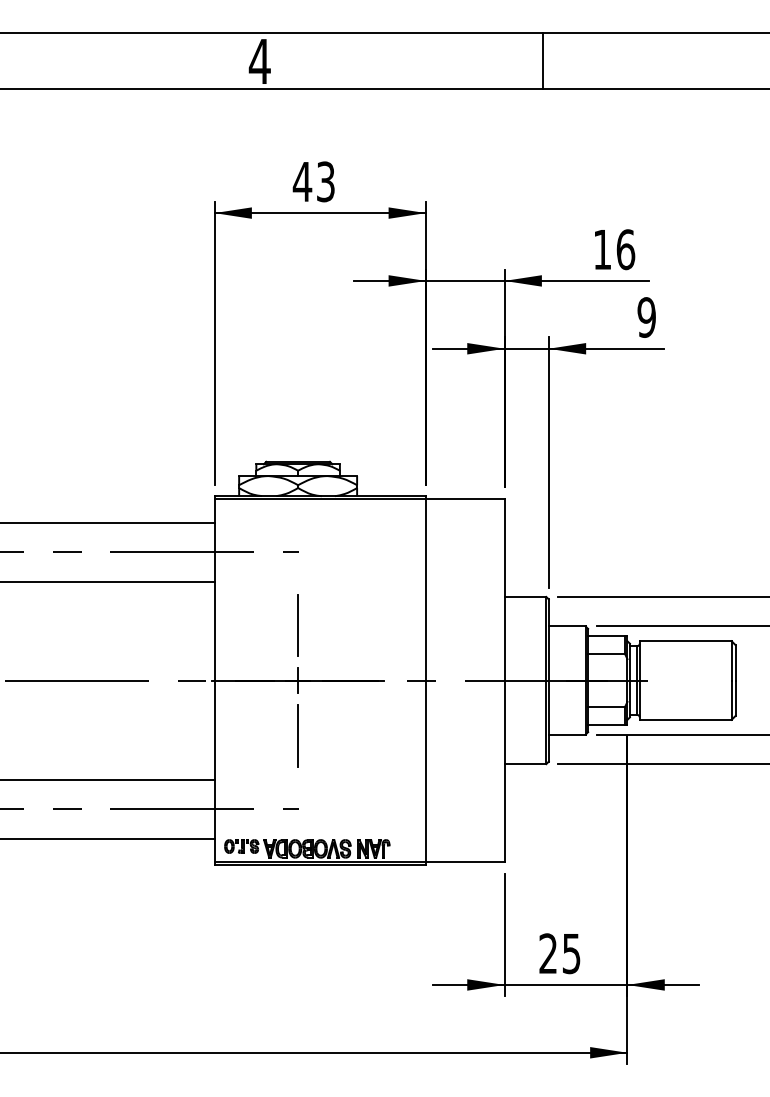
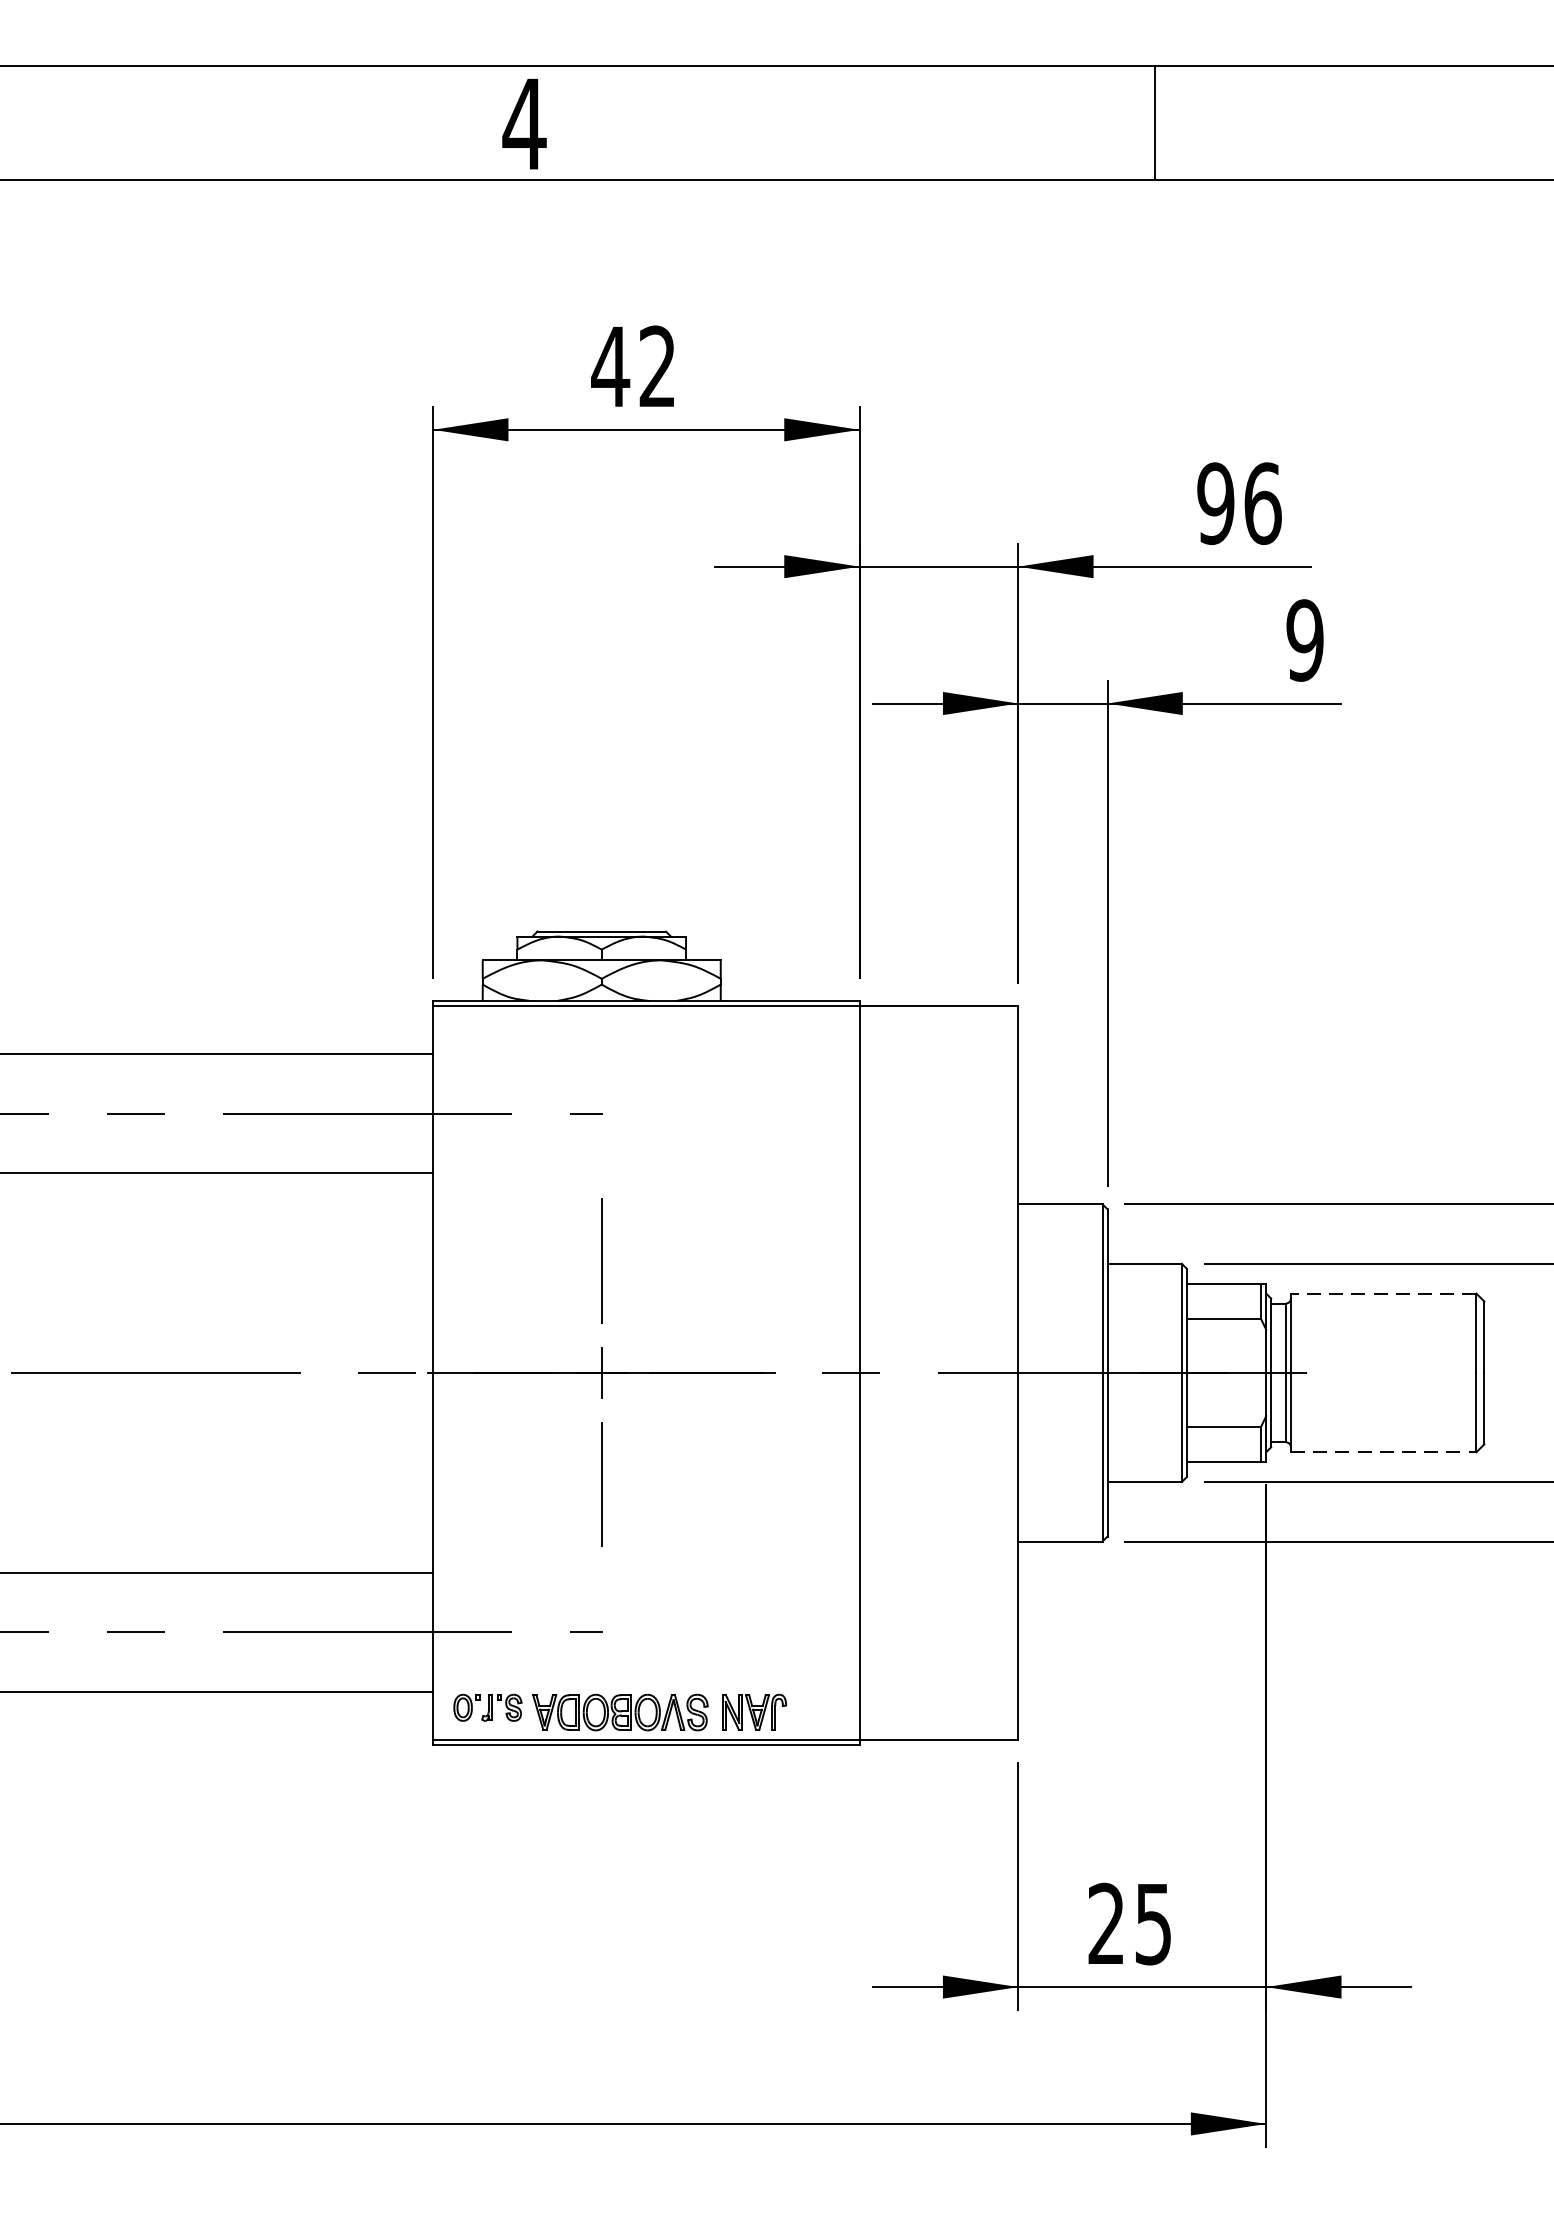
line: (543, 60) -> (1155, 121), moved
text: (325, 181) -> (656, 366), 43 -> 42
text: (602, 249) -> (1215, 503), 16 -> 96
line: (685, 641) -> (1383, 1294), solid -> dashed
line: (685, 719) -> (1383, 1451), solid -> dashed

